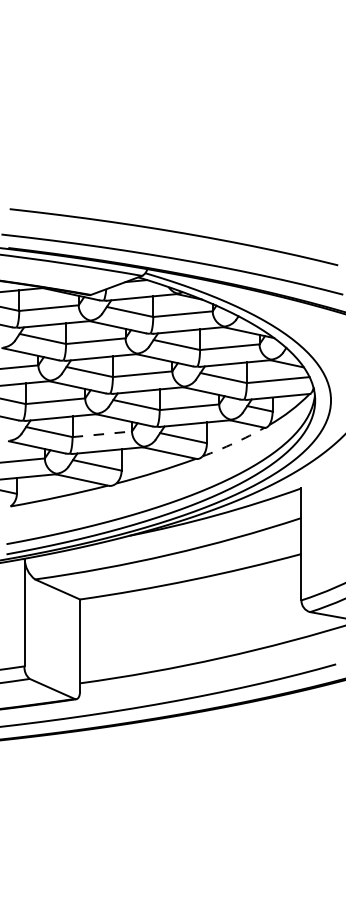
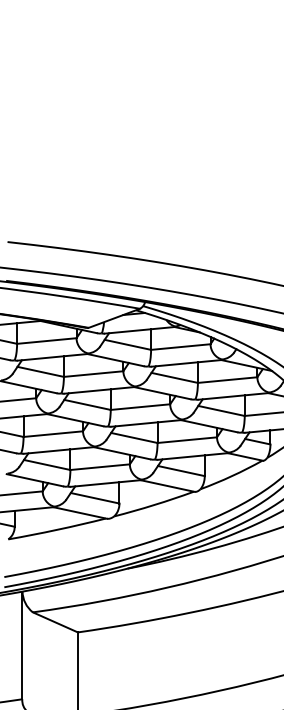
line: (102, 434) -> (100, 467), dashed -> solid
arc: (234, 443) -> (232, 476), dashed -> solid

